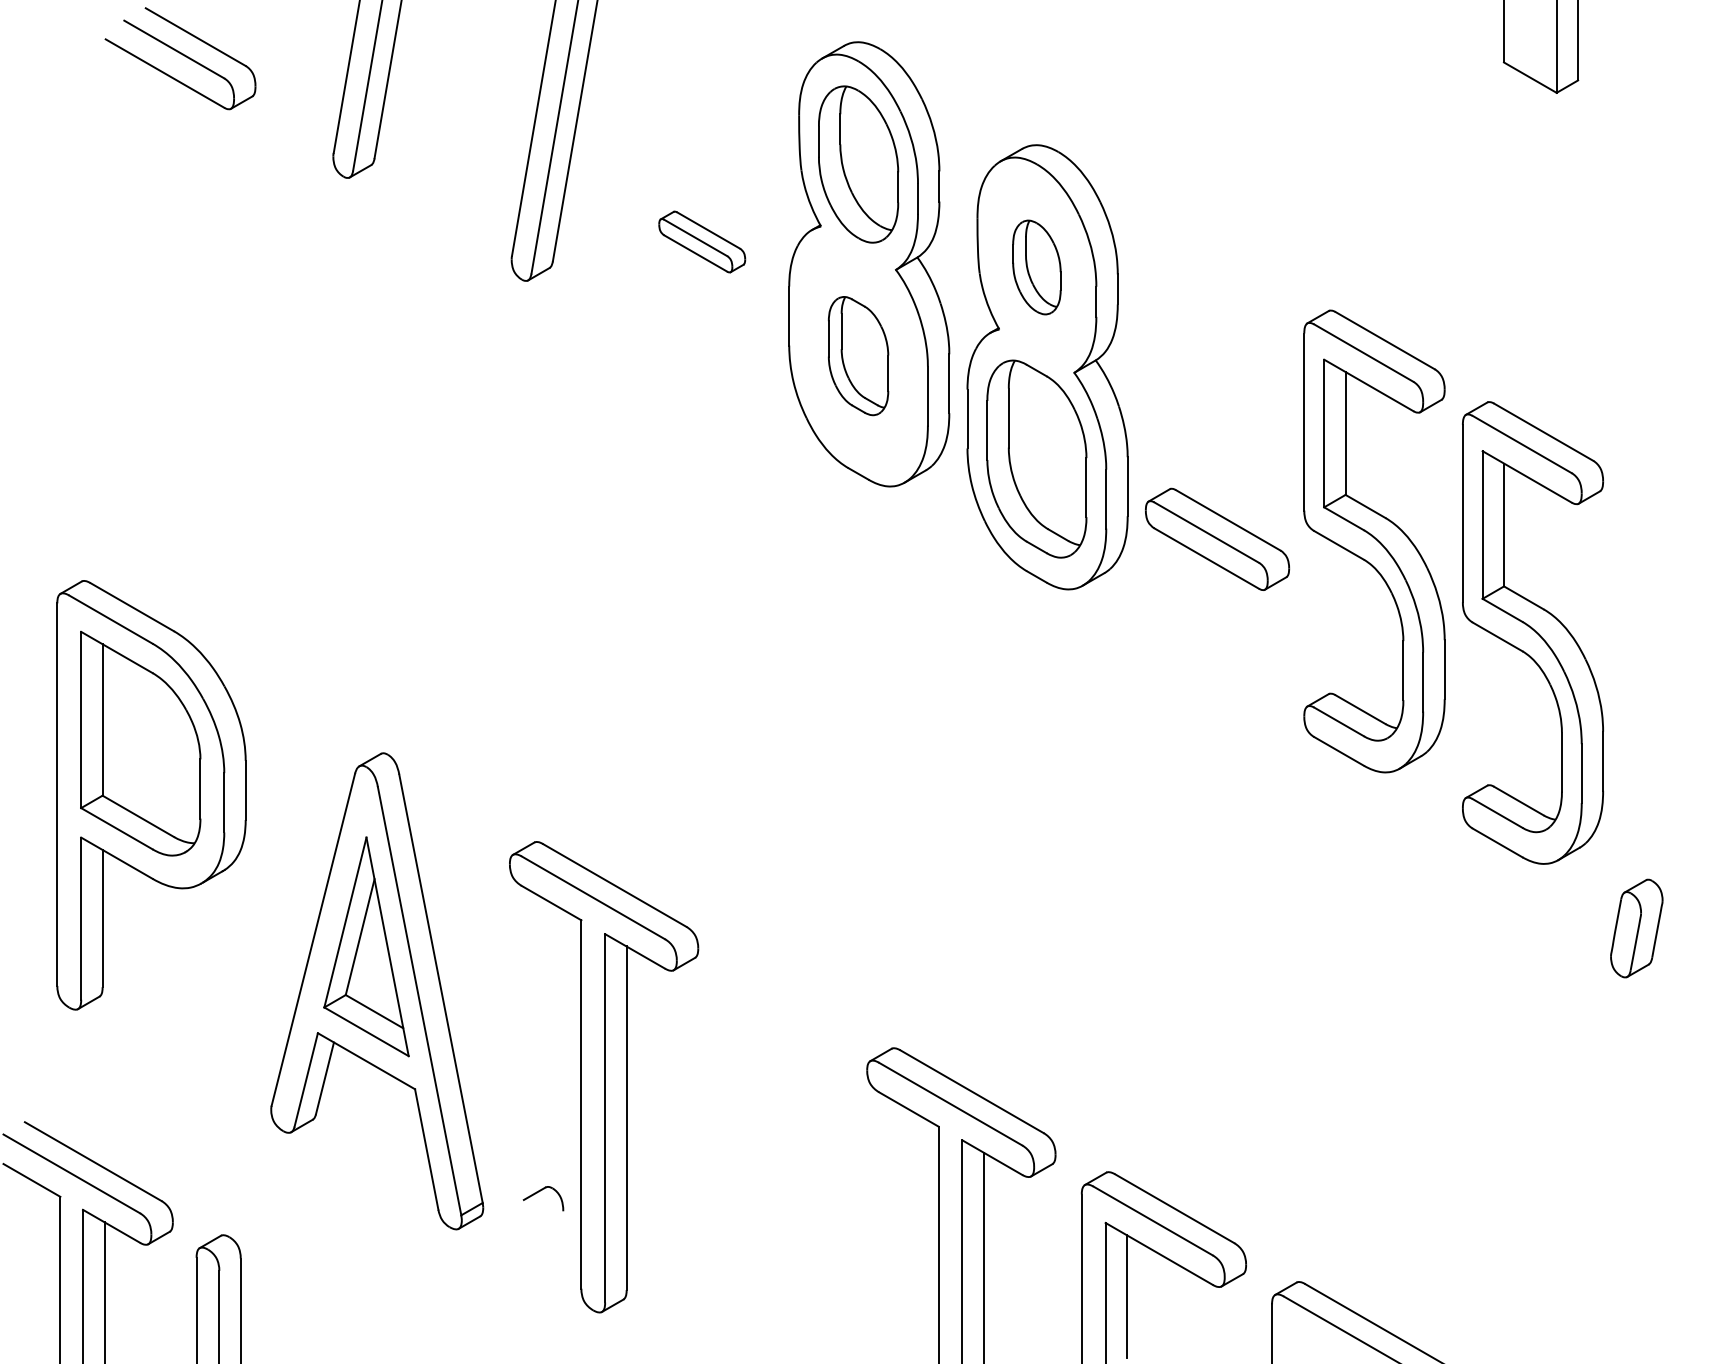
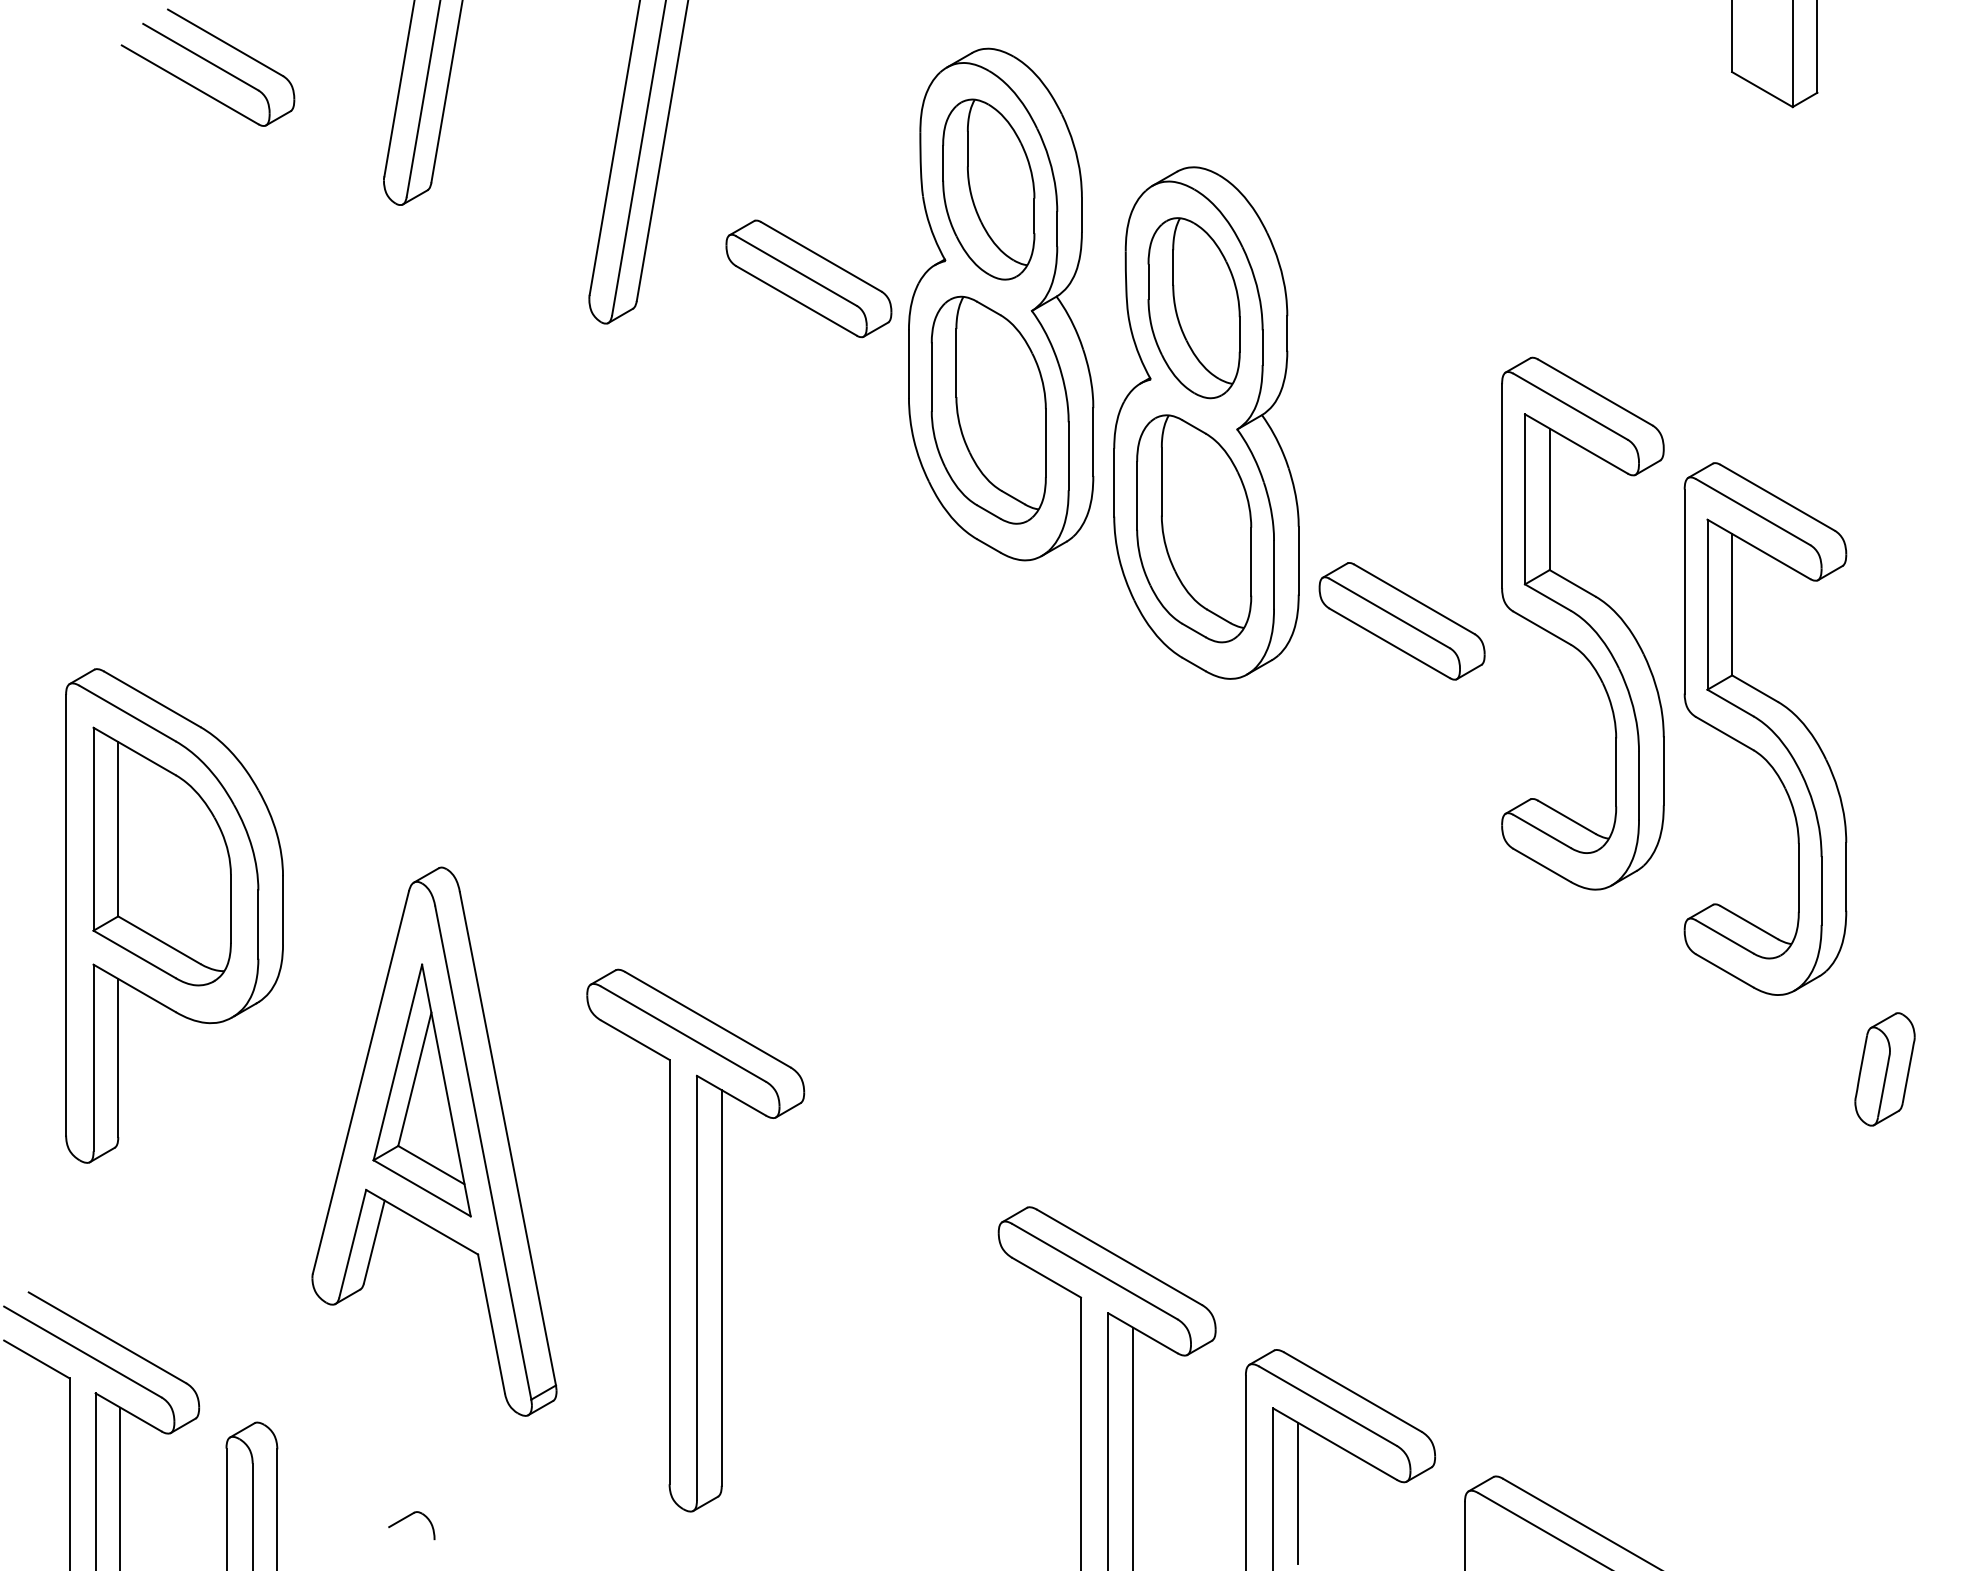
part: (701, 241) -> (807, 278), size x1.67
part: (1036, 267) -> (1193, 308), size x1.67
part: (858, 355) -> (988, 409), size x1.67
part: (539, 1192) -> (407, 1518), moved

